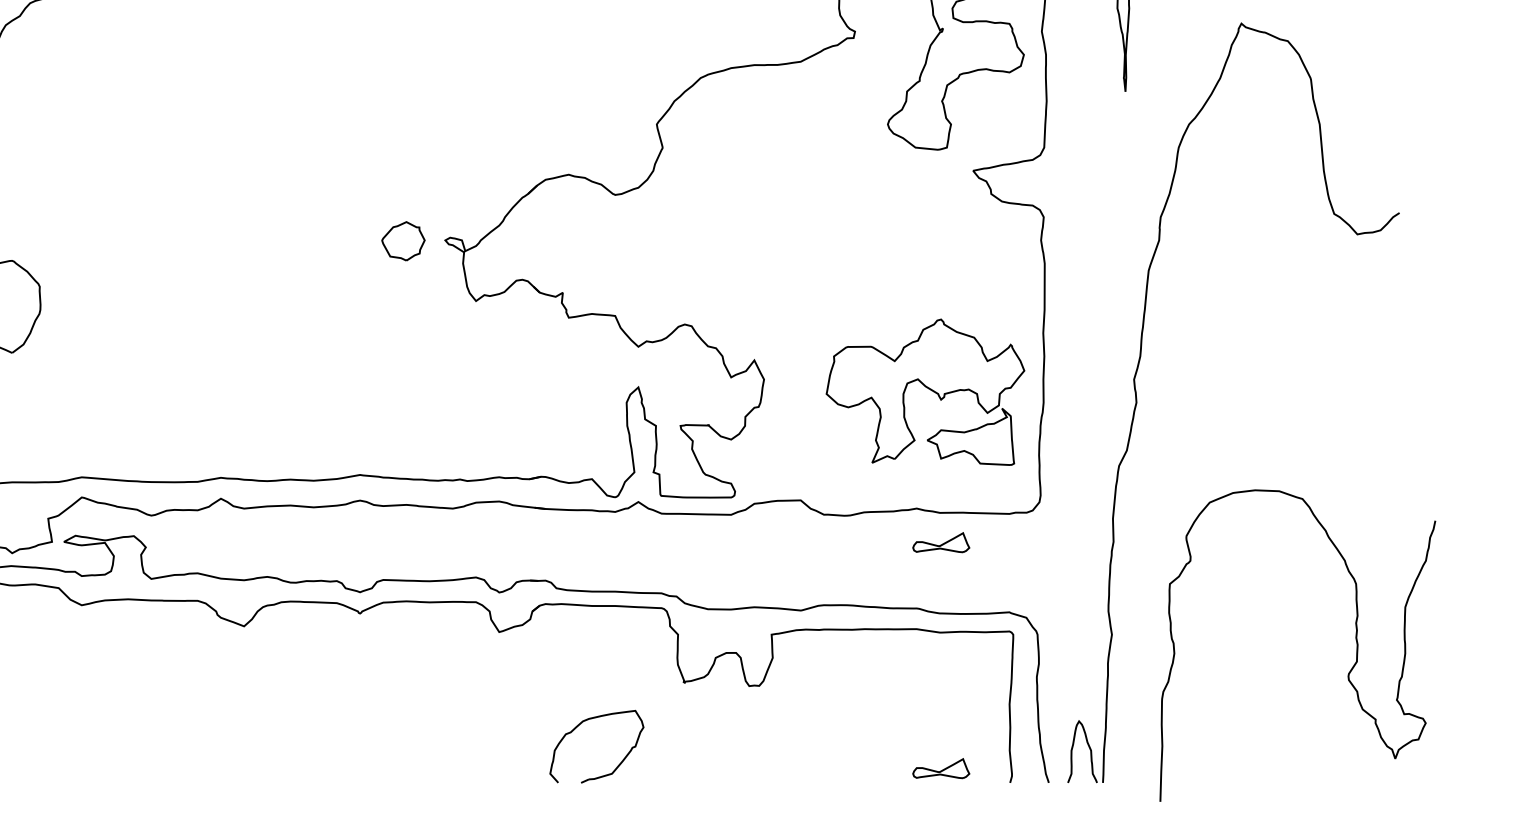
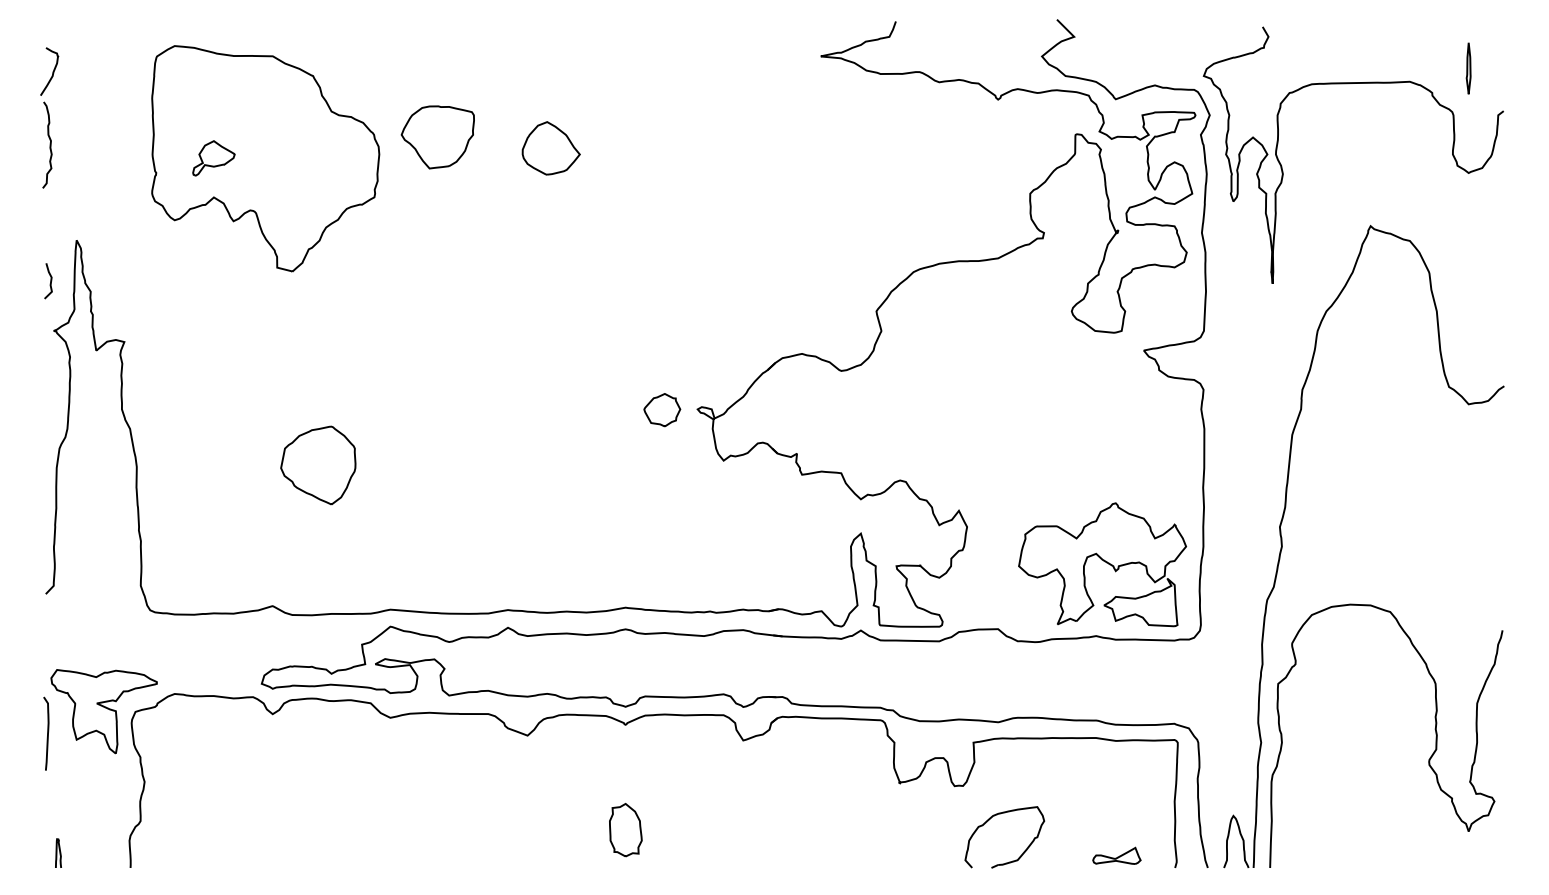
part: (925, 391) -> (1102, 564), moved
part: (940, 542) -> (1116, 664), removed
curve: (1348, 671) -> (1429, 757), moved
part: (577, 727) -> (988, 821), moved
part: (359, 738) -> (625, 830), added

